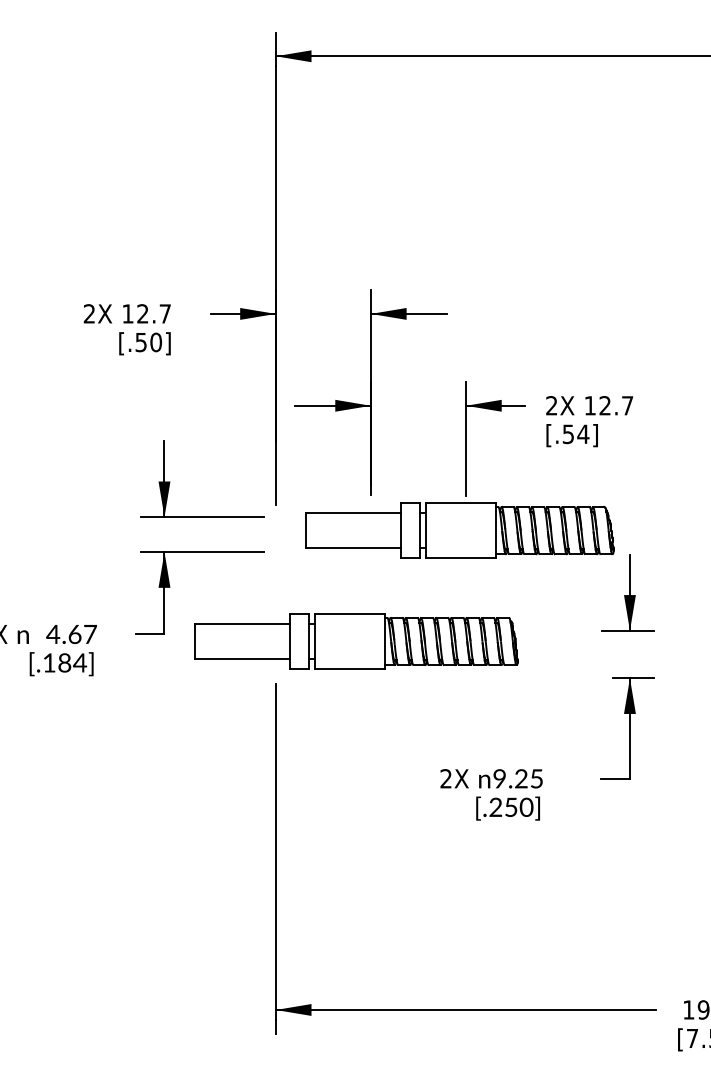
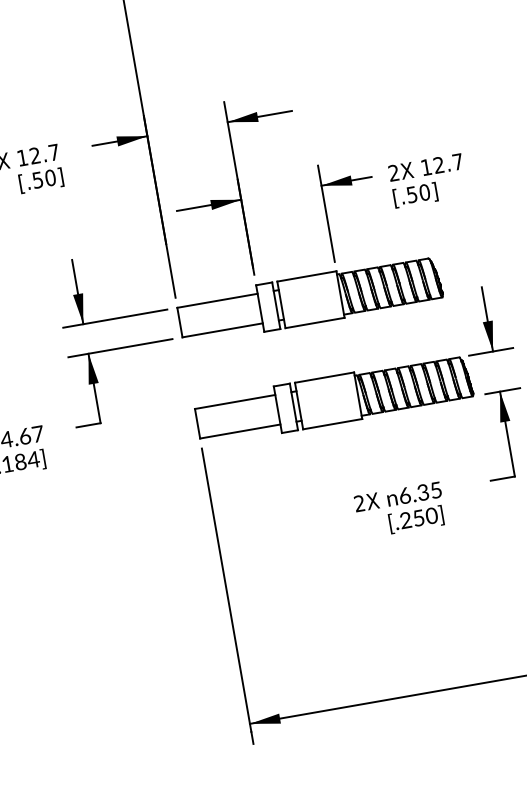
text: (583, 434) -> (424, 192), [.54] -> [.50]
part: (459, 530) -> (309, 299), moved
part: (356, 641) -> (334, 399), moved
text: (510, 778) -> (413, 493), 9.25 -> 6.35

